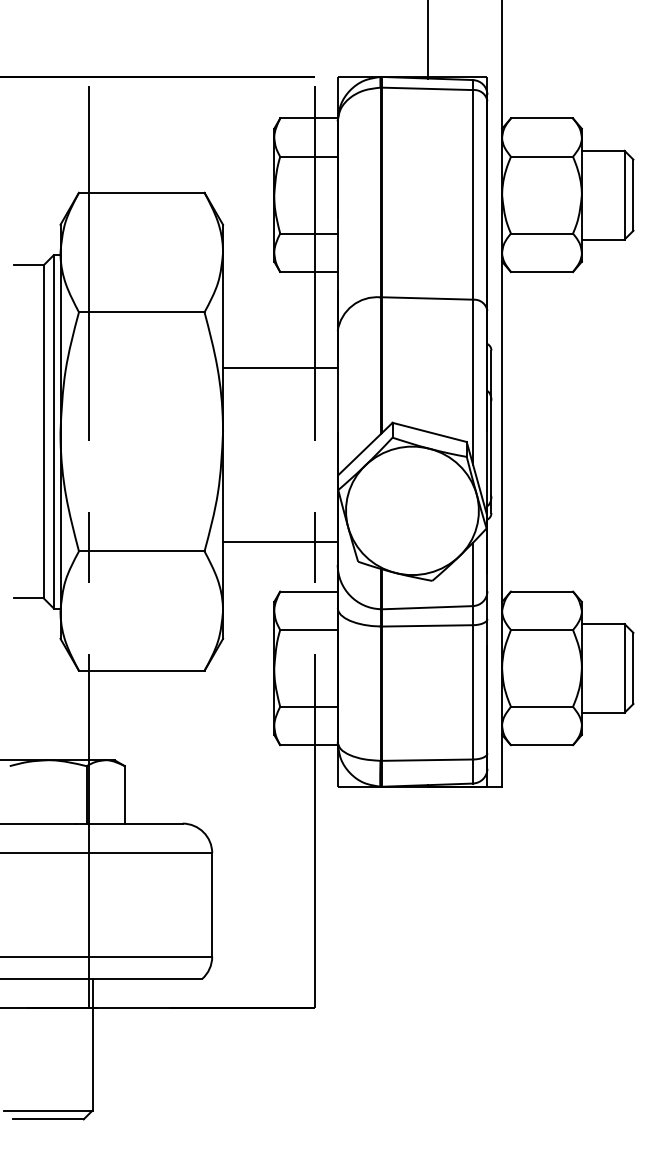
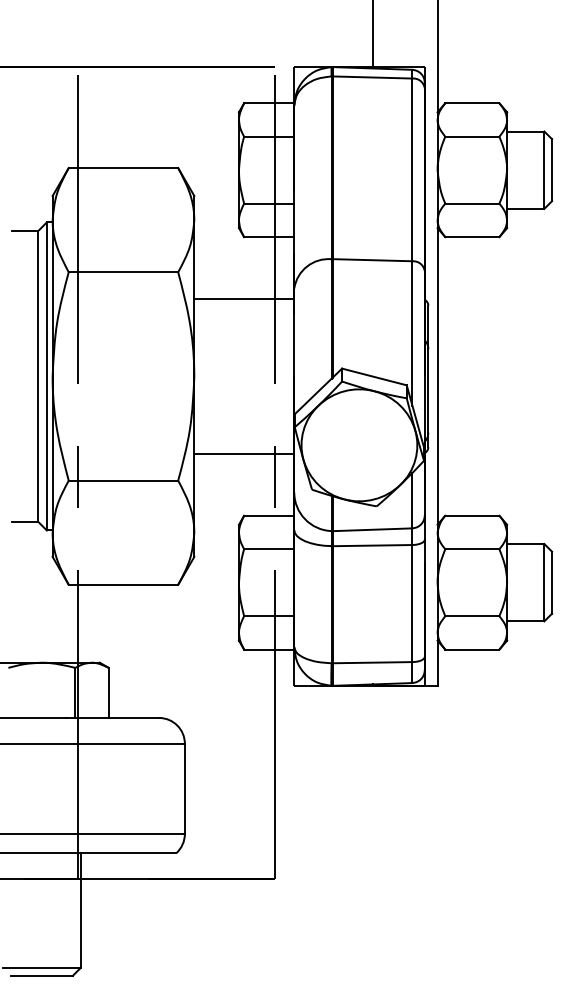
line: (280, 368) -> (244, 299), moved
line: (280, 542) -> (244, 453), moved

